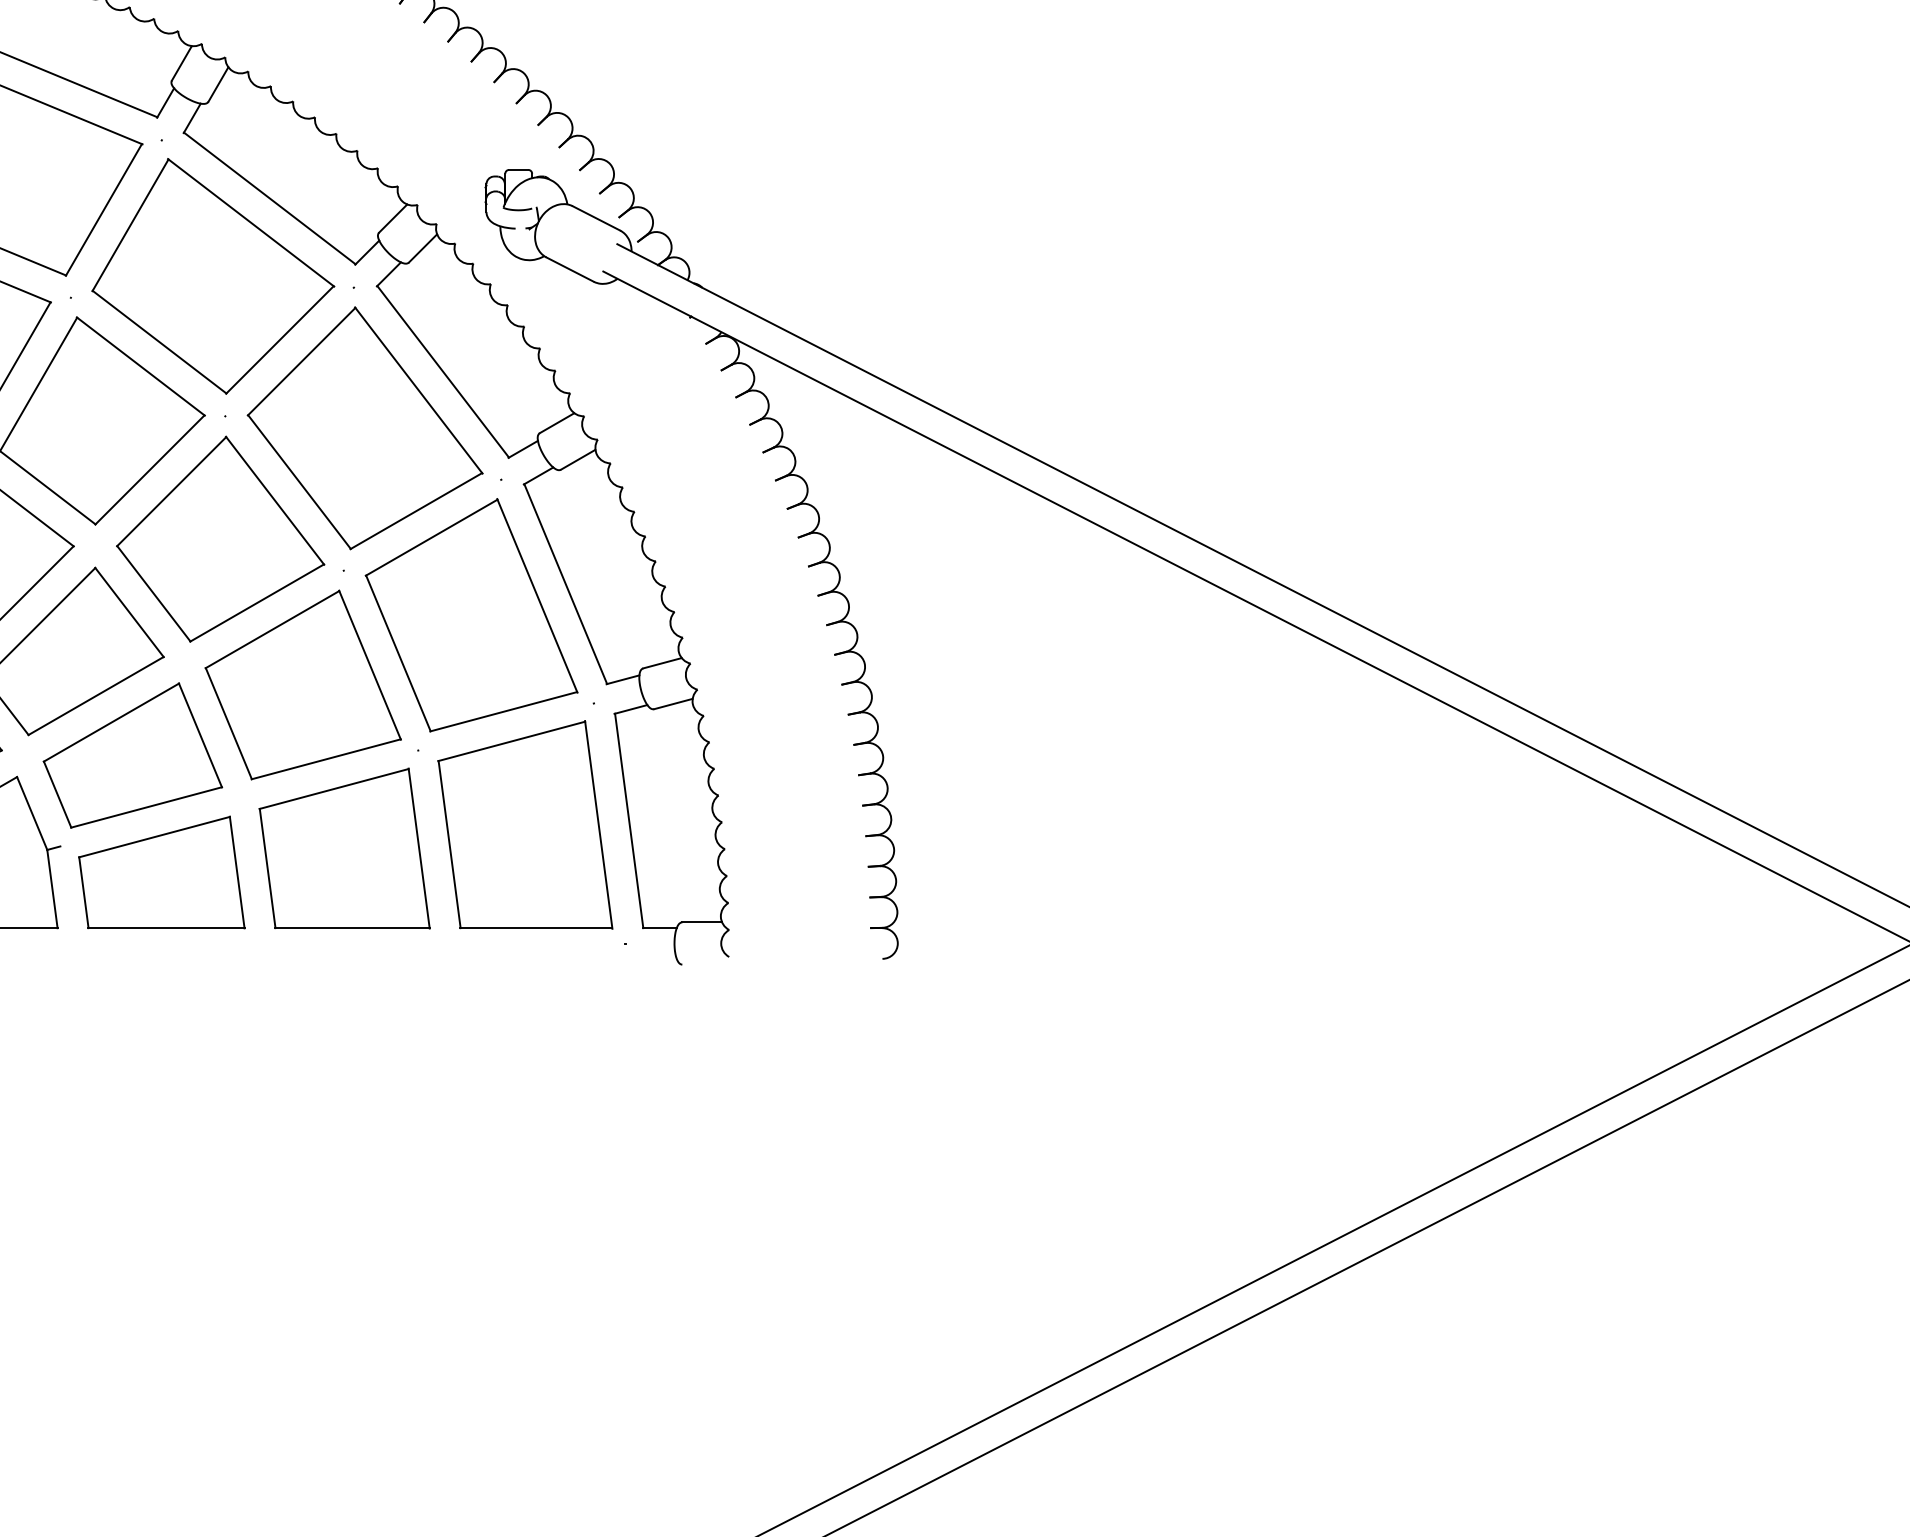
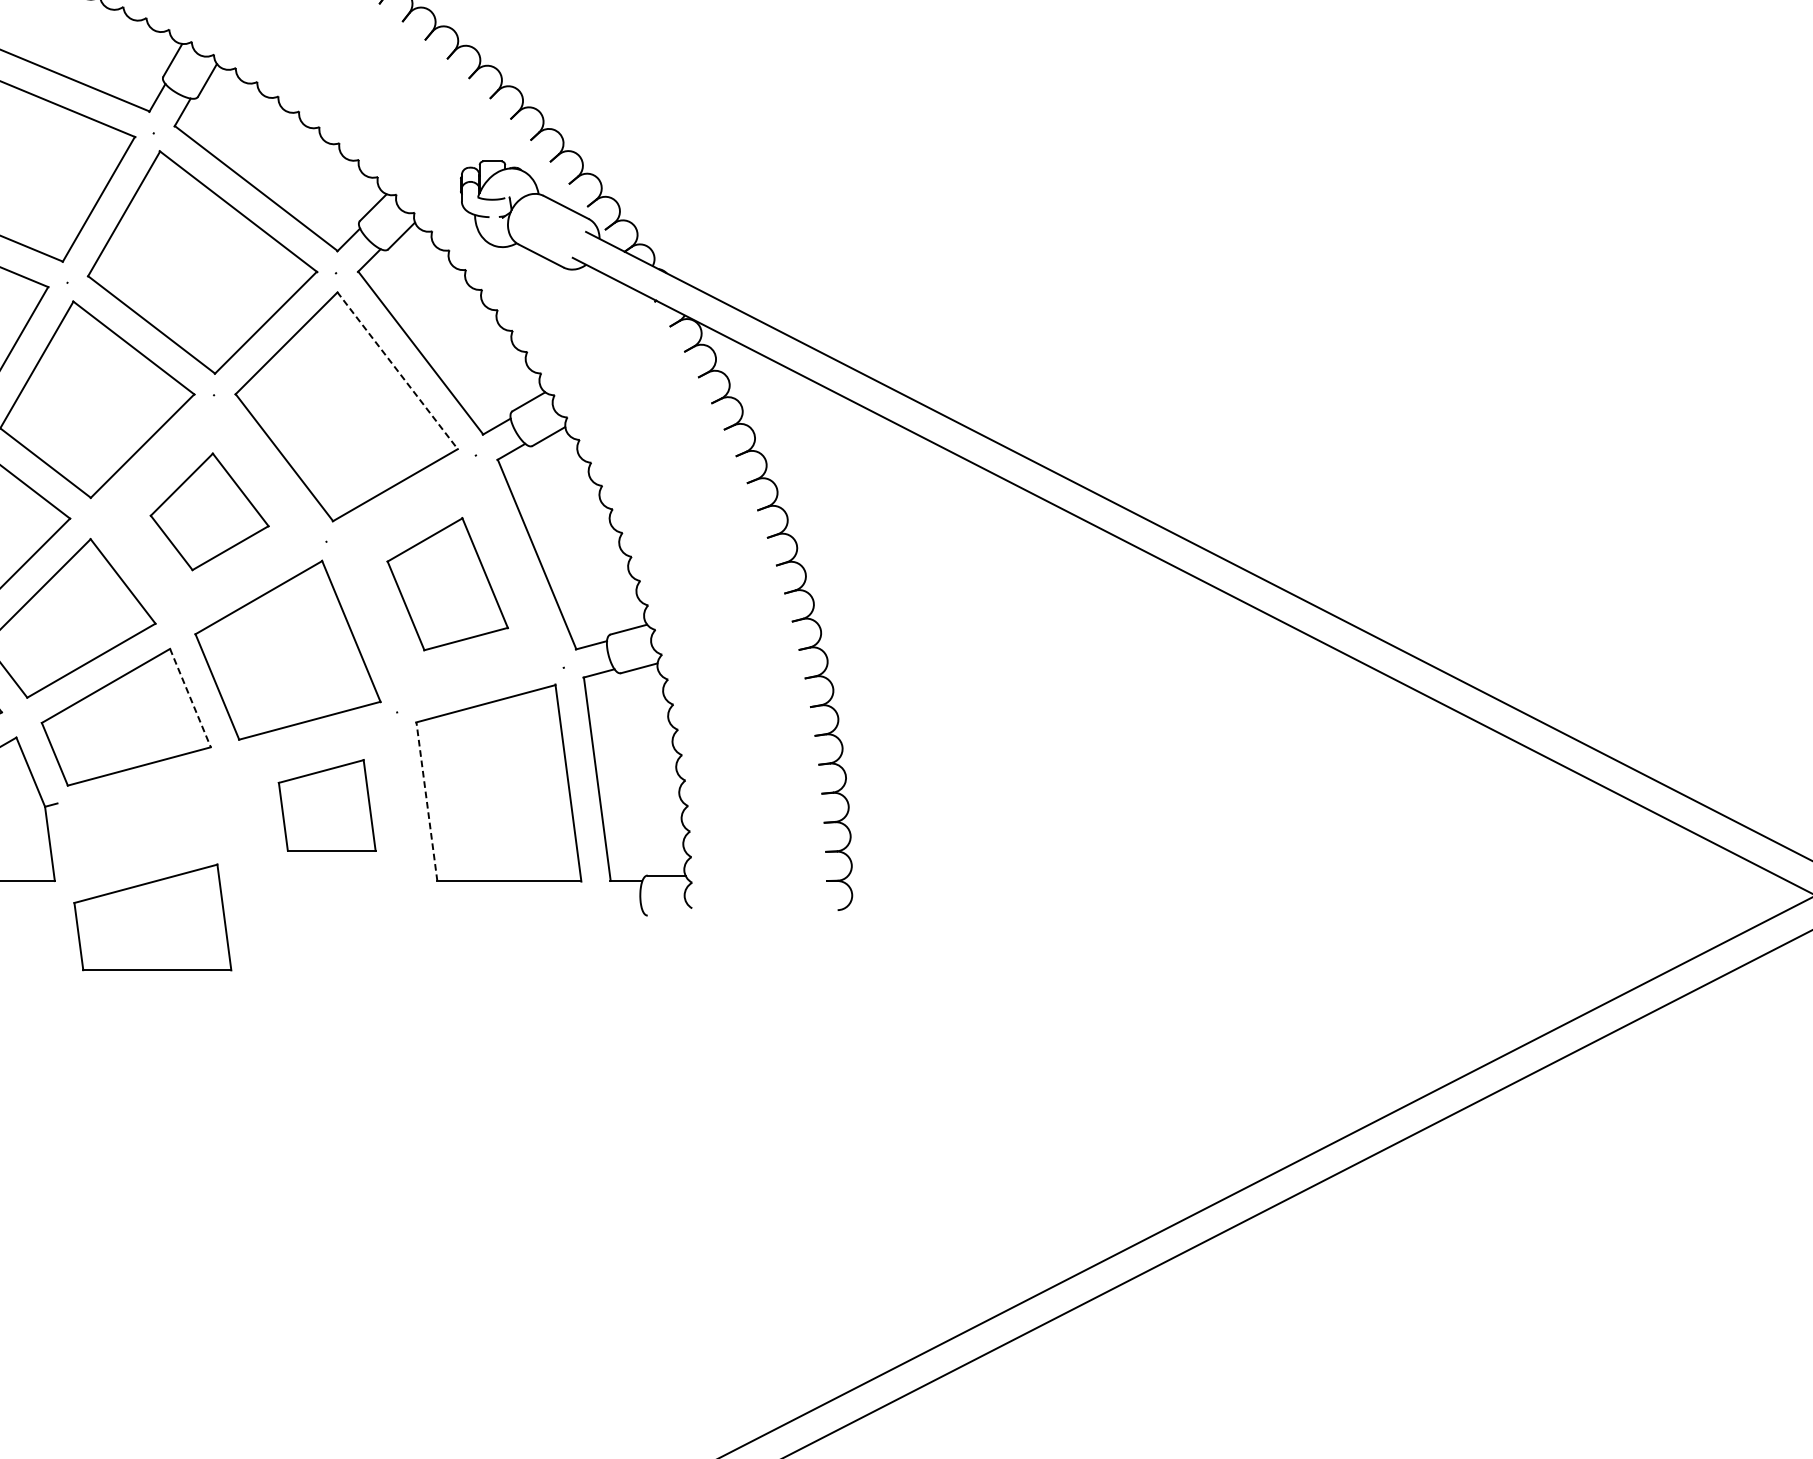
line: (418, 390) -> (397, 370), solid -> dashed
part: (220, 538) -> (209, 511), size x0.6
part: (471, 615) -> (447, 584), size x0.6
line: (200, 735) -> (190, 698), solid -> dashed
line: (449, 844) -> (426, 801), solid -> dashed
part: (344, 848) -> (327, 805), size x0.6
part: (161, 872) -> (152, 917), moved

